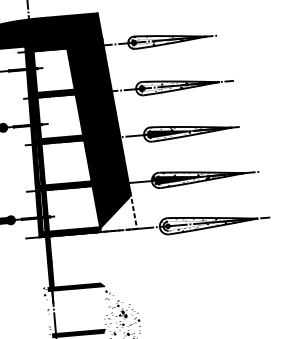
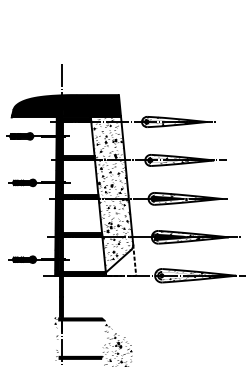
fill: (98, 133) -> (111, 194), removed

